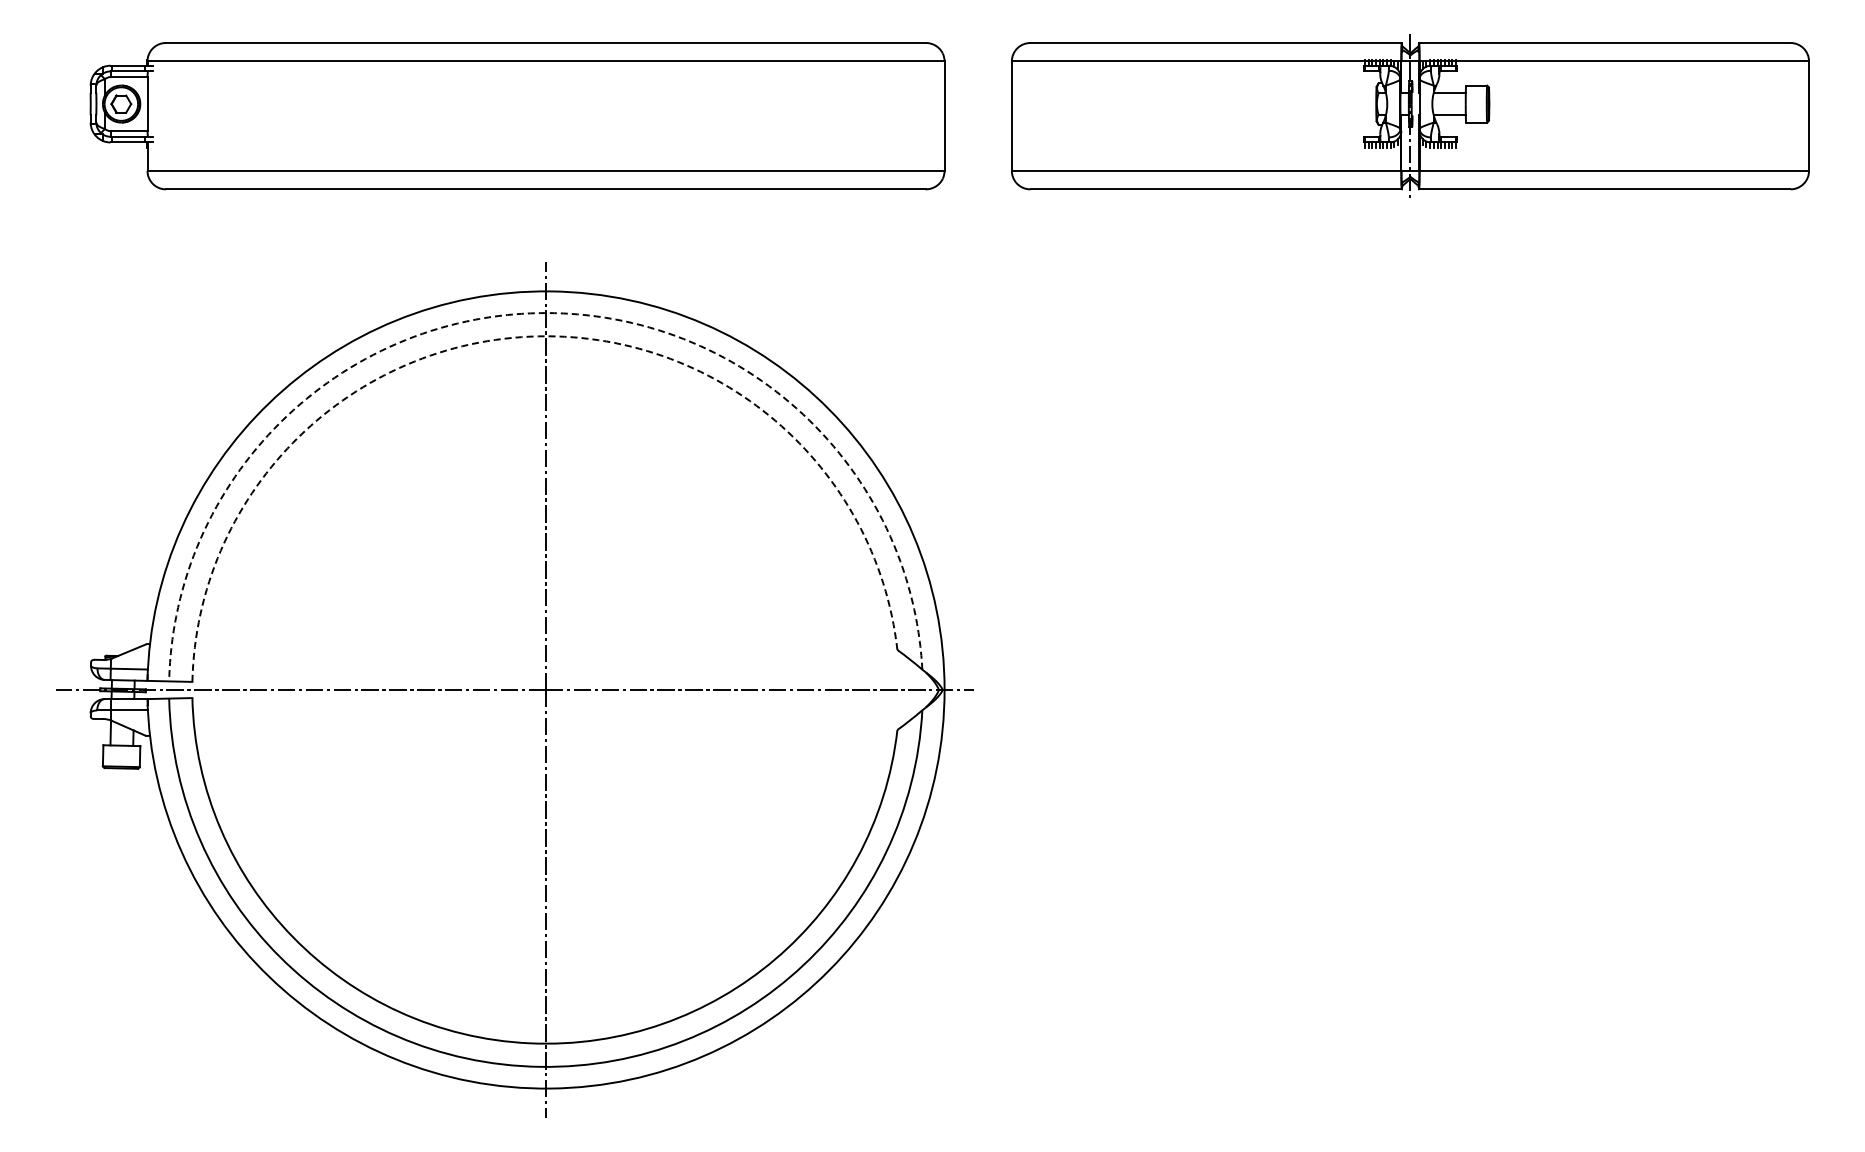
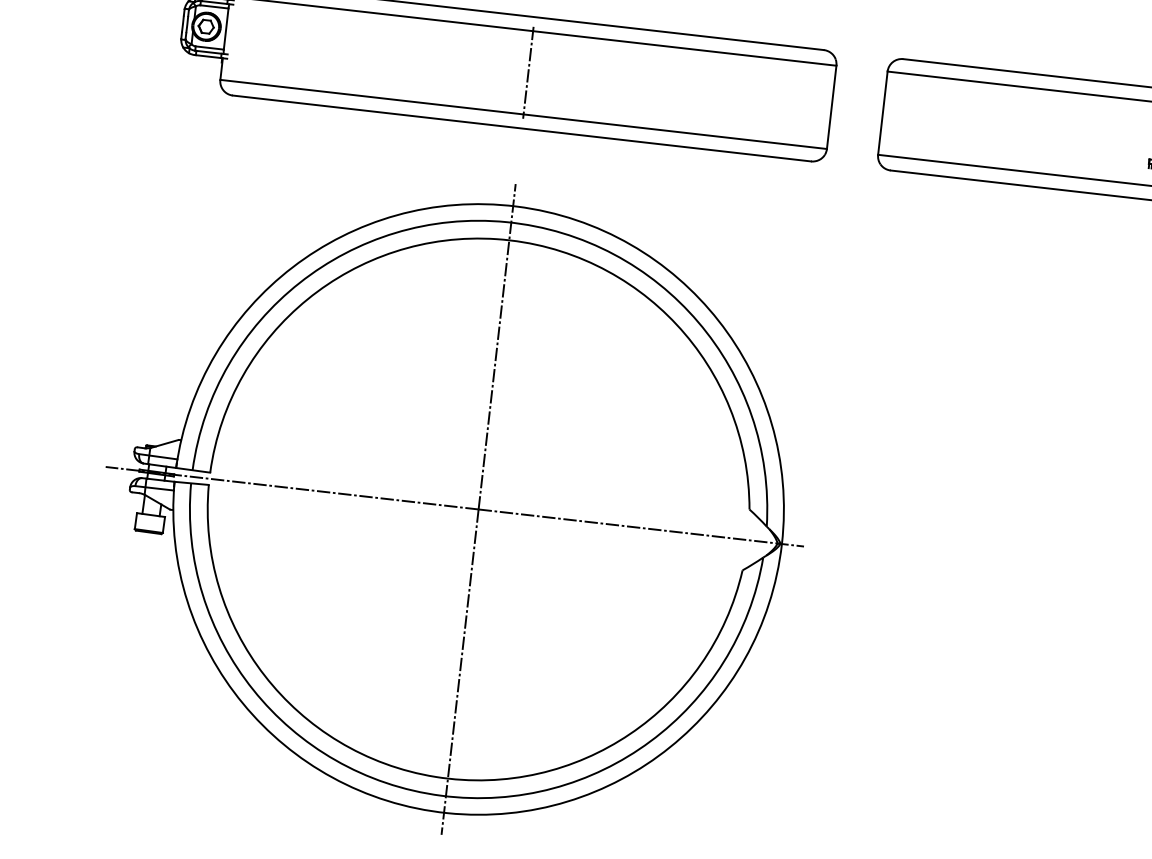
line: (545, 115) -> (528, 72), added
arc: (540, 313) -> (507, 222), dashed -> solid
arc: (530, 336) -> (497, 239), dashed -> solid

